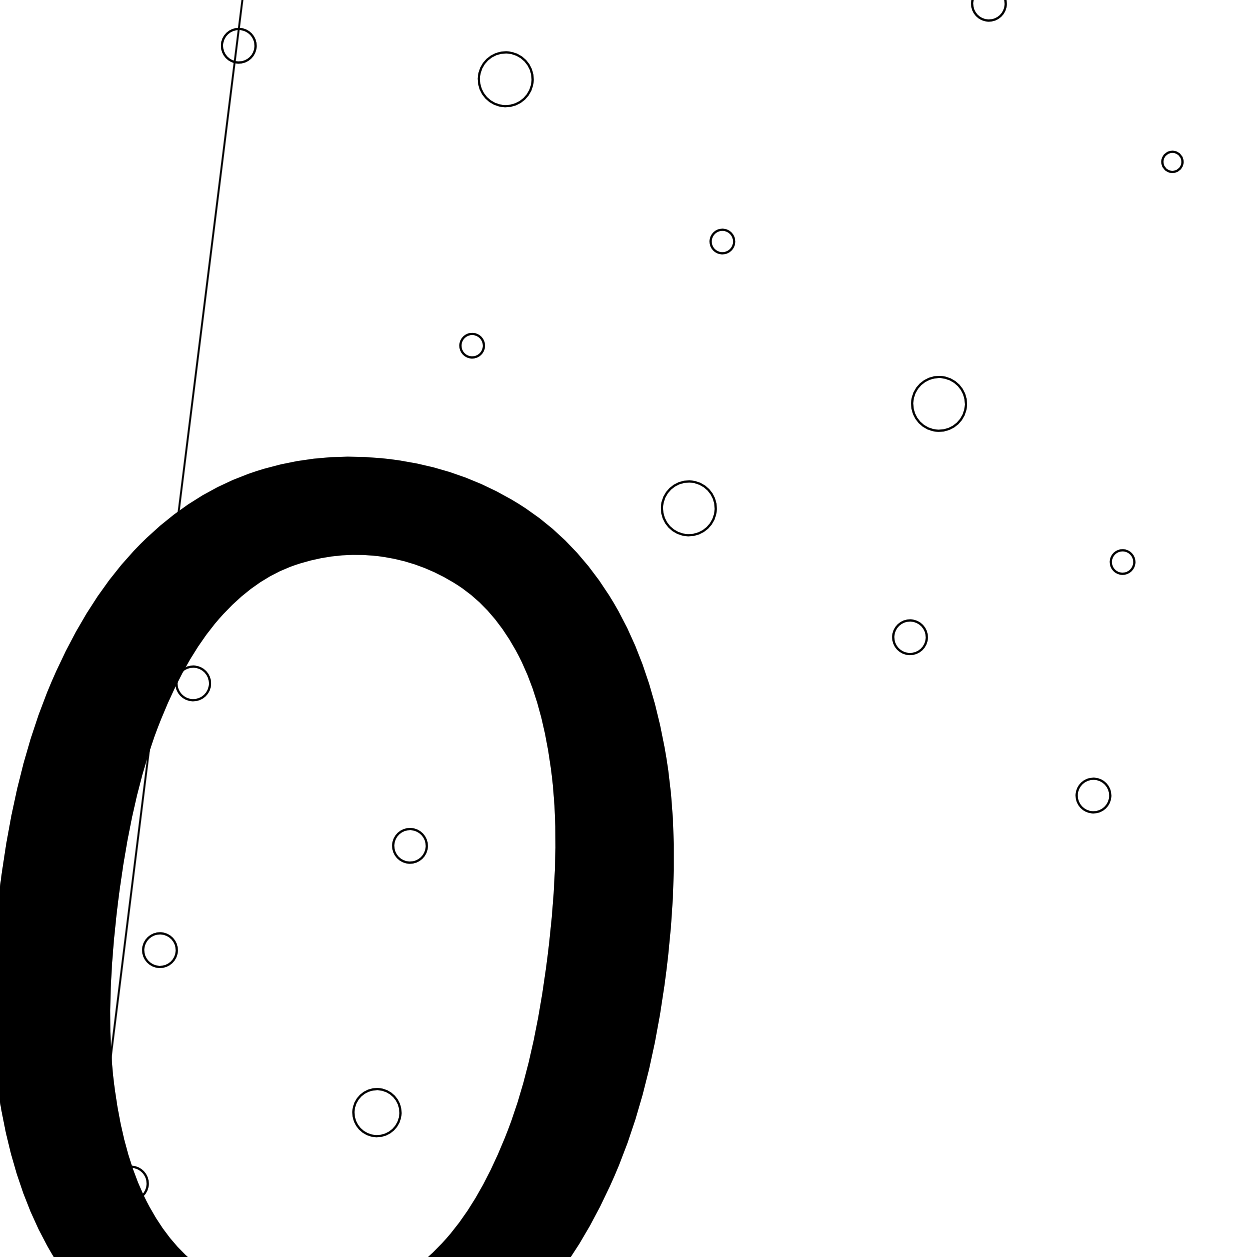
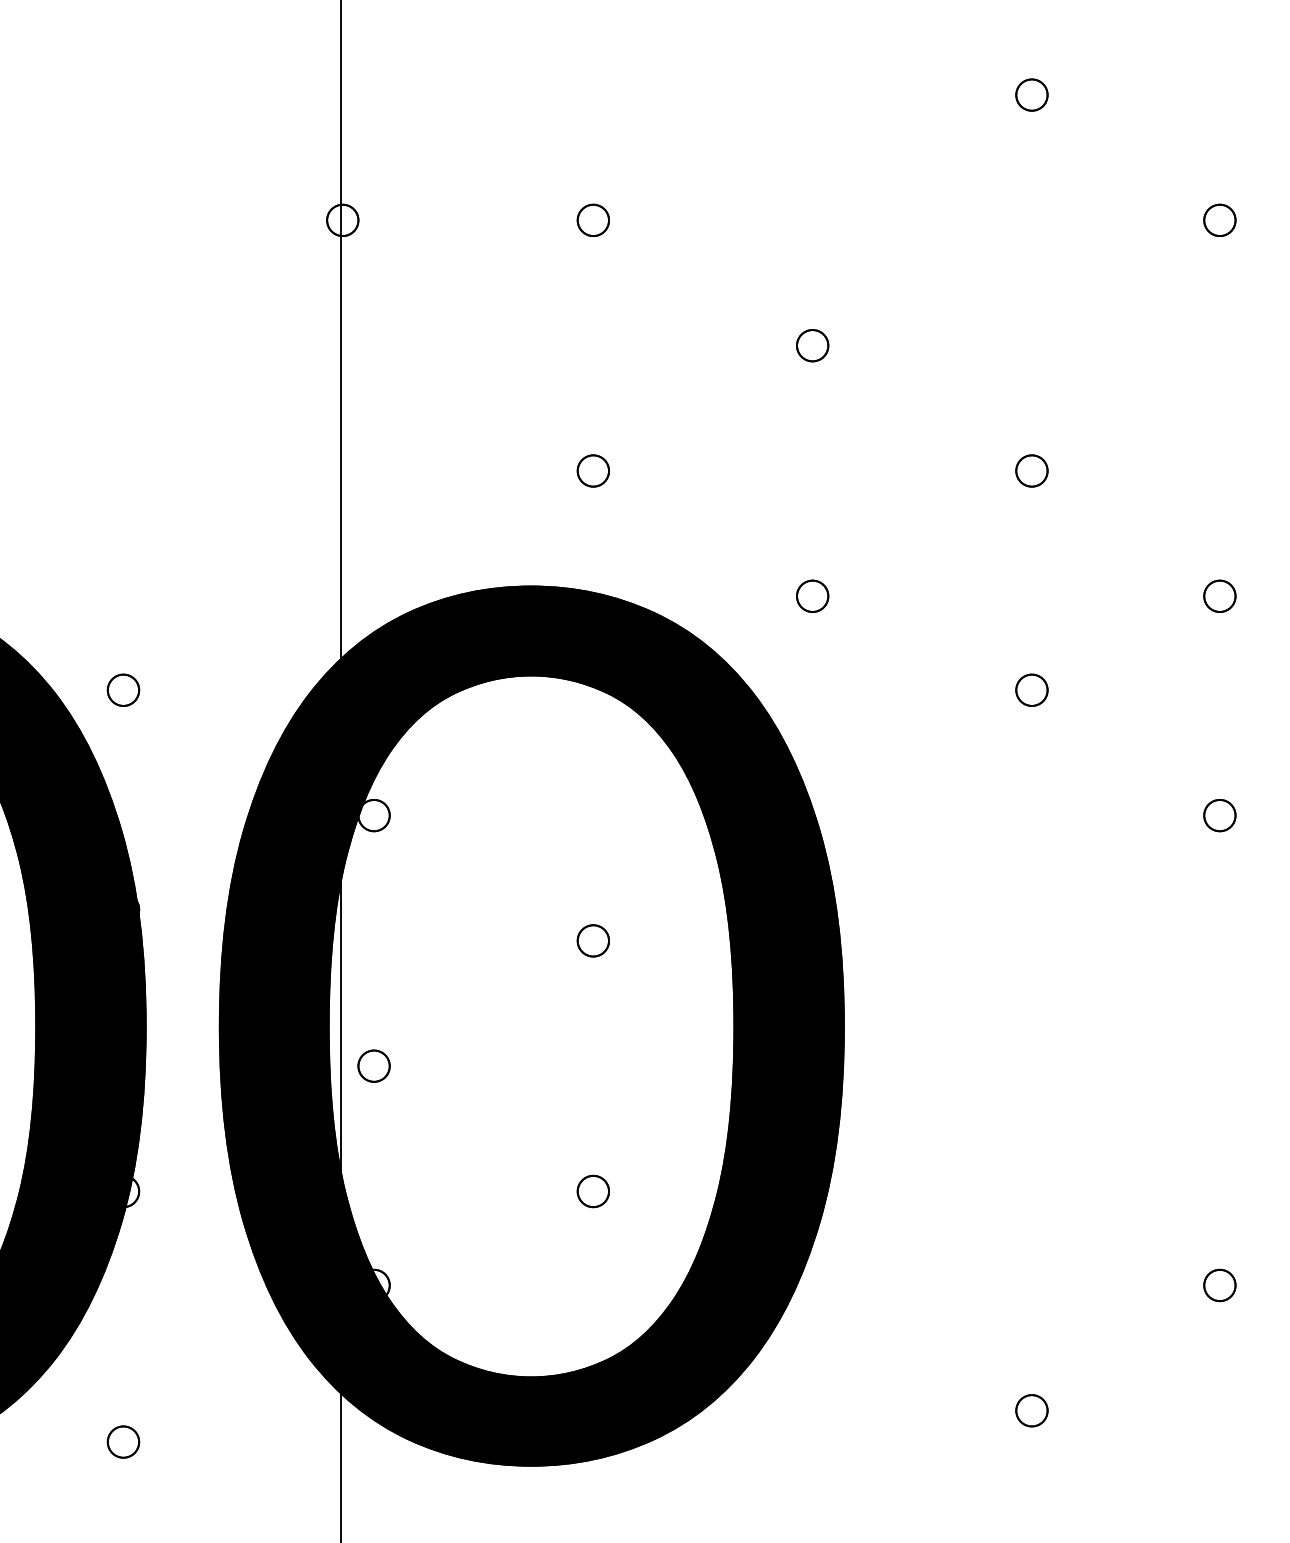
part: (504, 77) -> (592, 219), size x0.62
part: (1172, 161) -> (1219, 219), size x1.67
part: (722, 241) -> (812, 345), size x1.43
part: (471, 345) -> (592, 470), size x1.43
part: (938, 403) -> (1031, 470), size x0.62
part: (689, 507) -> (812, 595), size x0.62
part: (1122, 561) -> (1219, 595), size x1.43
part: (375, 1112) -> (592, 1191), size x0.71

